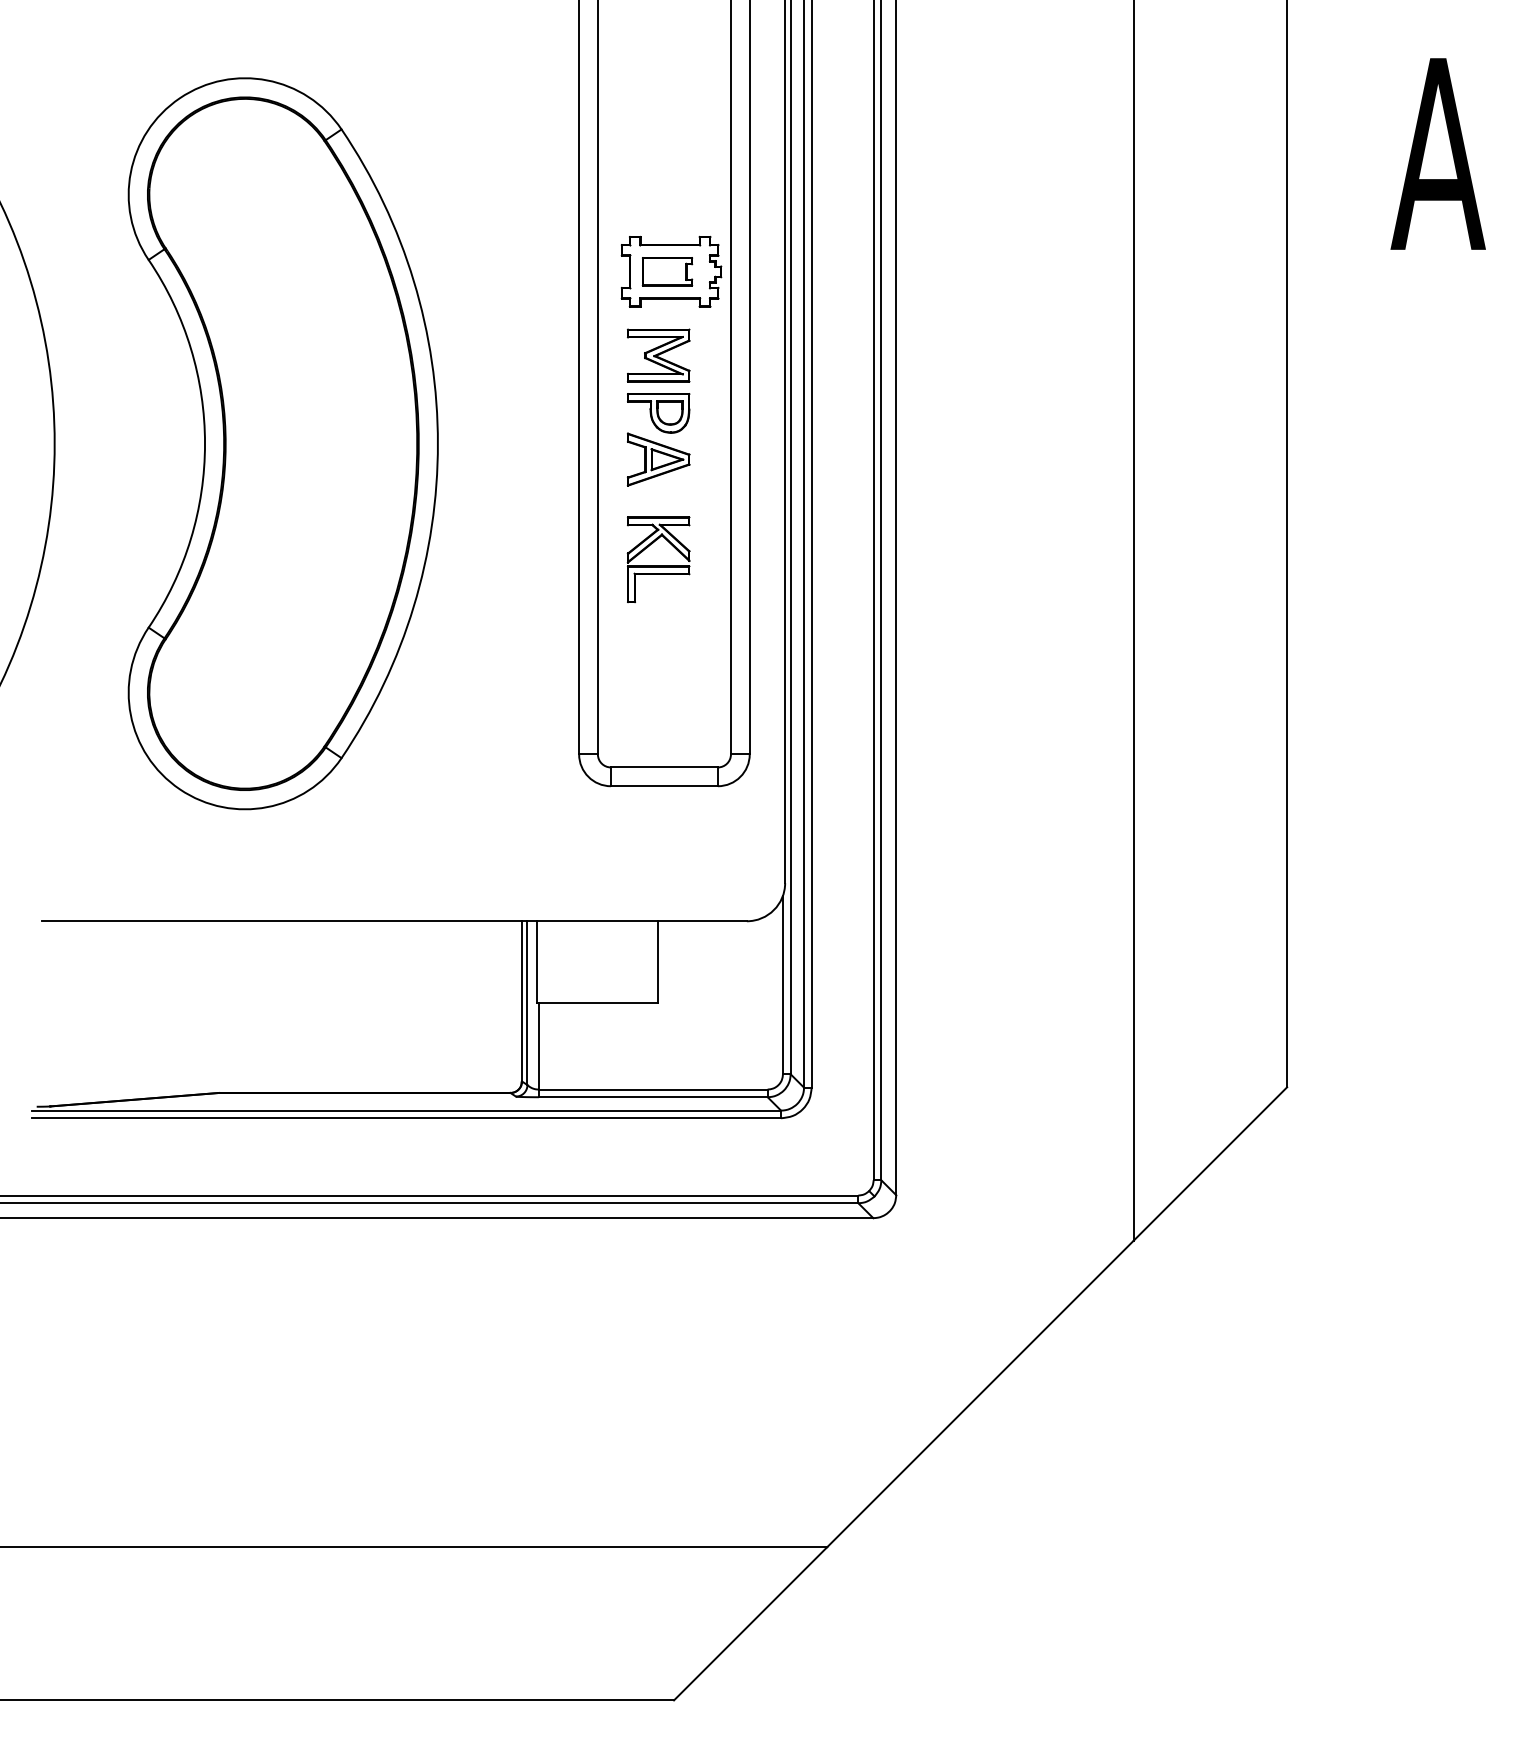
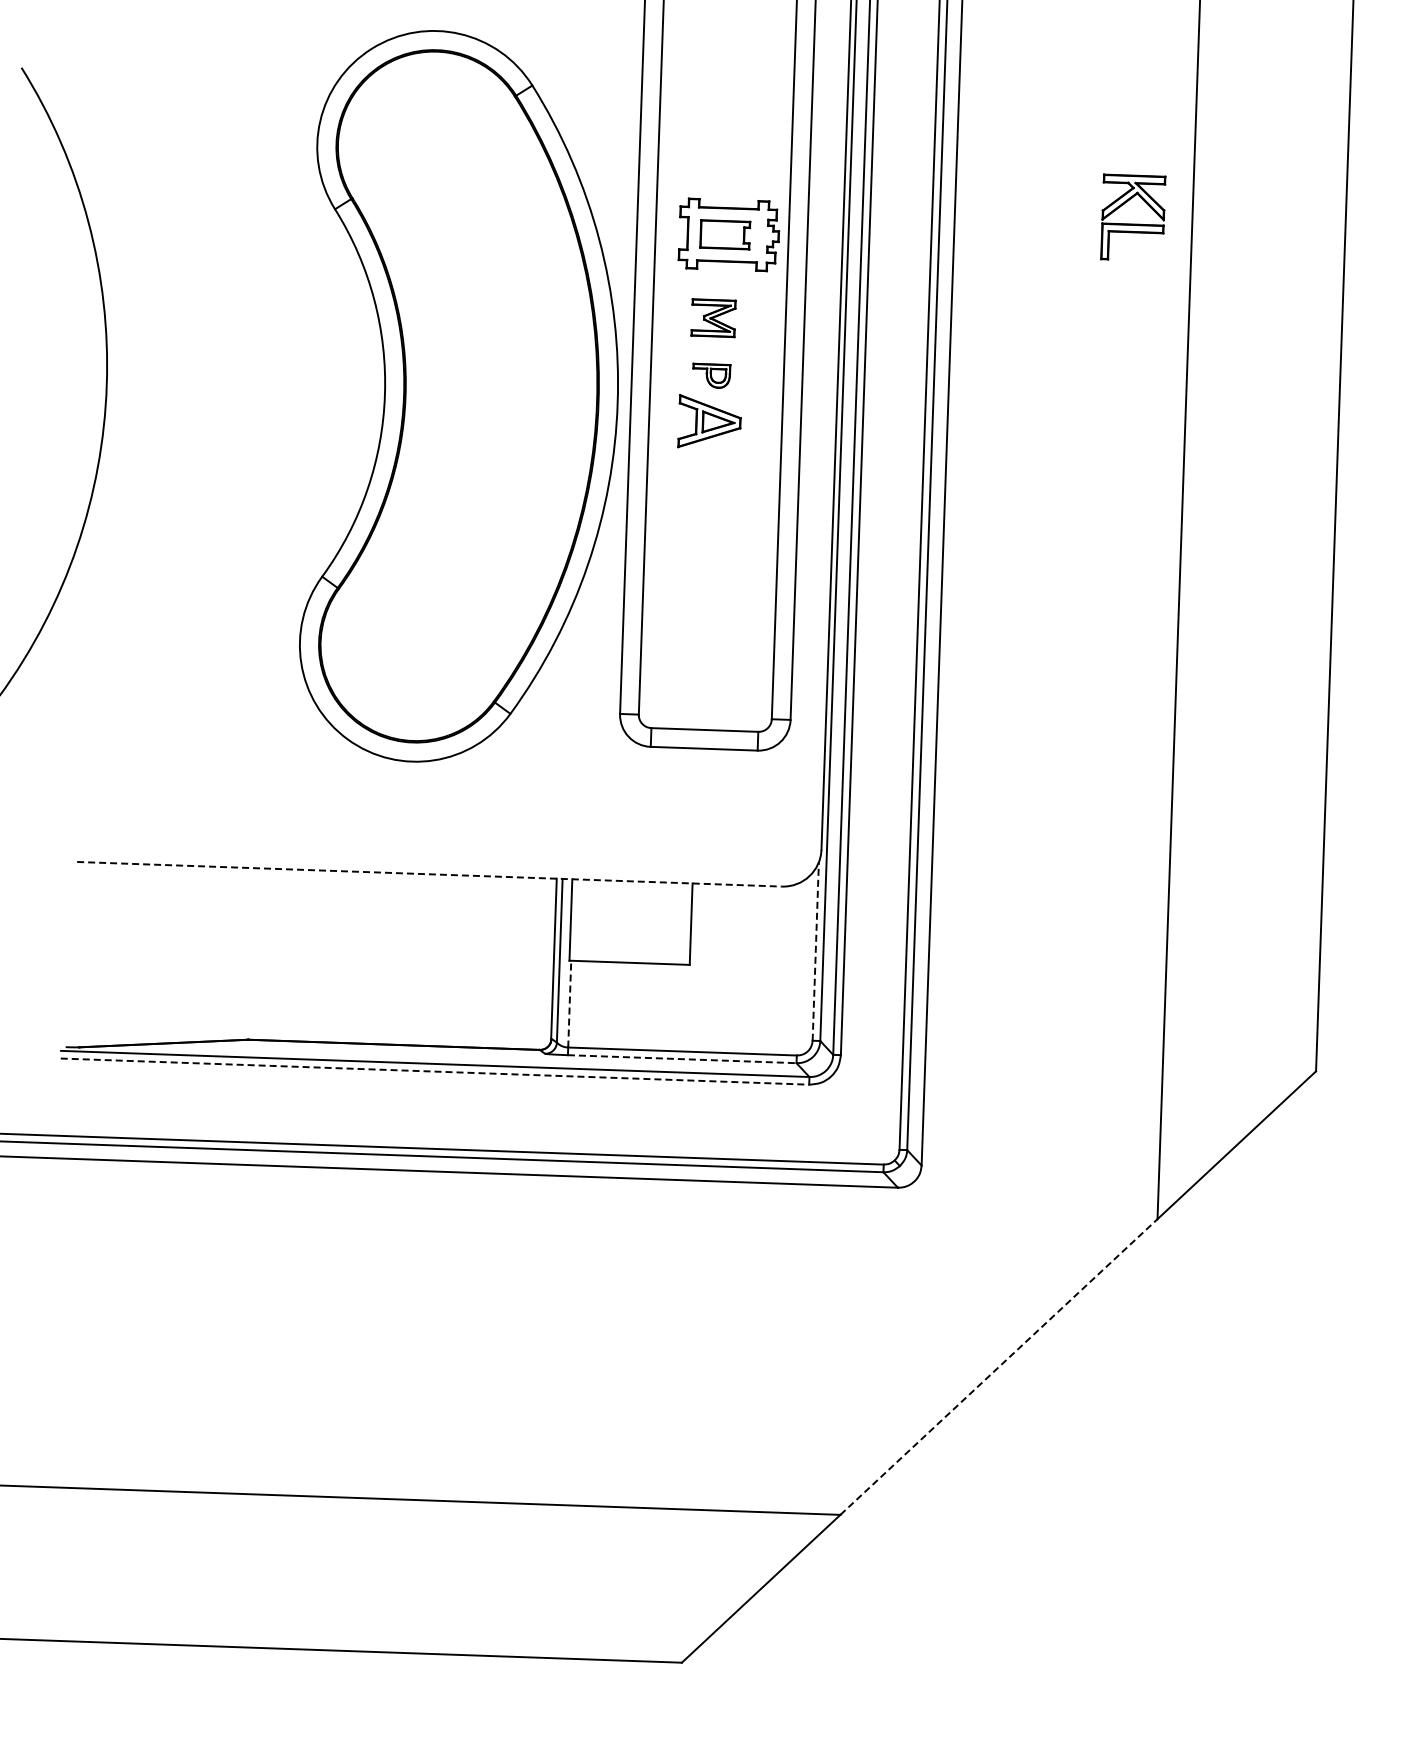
part: (658, 355) -> (713, 318), size x0.7
part: (658, 413) -> (711, 376), size x0.6
part: (282, 443) -> (462, 397), moved
part: (658, 559) -> (1133, 217), moved
line: (394, 921) -> (429, 874), solid -> dashed
line: (783, 984) -> (816, 951), solid -> dashed
line: (538, 1045) -> (569, 1003), solid -> dashed
line: (653, 1097) -> (682, 1059), solid -> dashed
line: (407, 1118) -> (435, 1071), solid -> dashed
line: (980, 1393) -> (998, 1366), solid -> dashed

